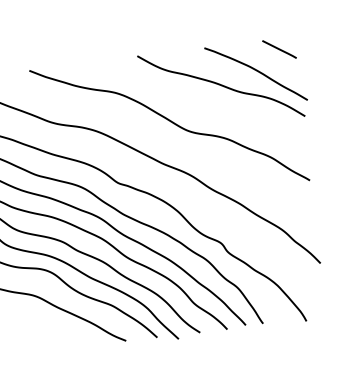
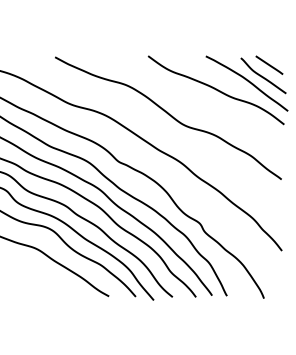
curve: (274, 63) -> (263, 76), added

